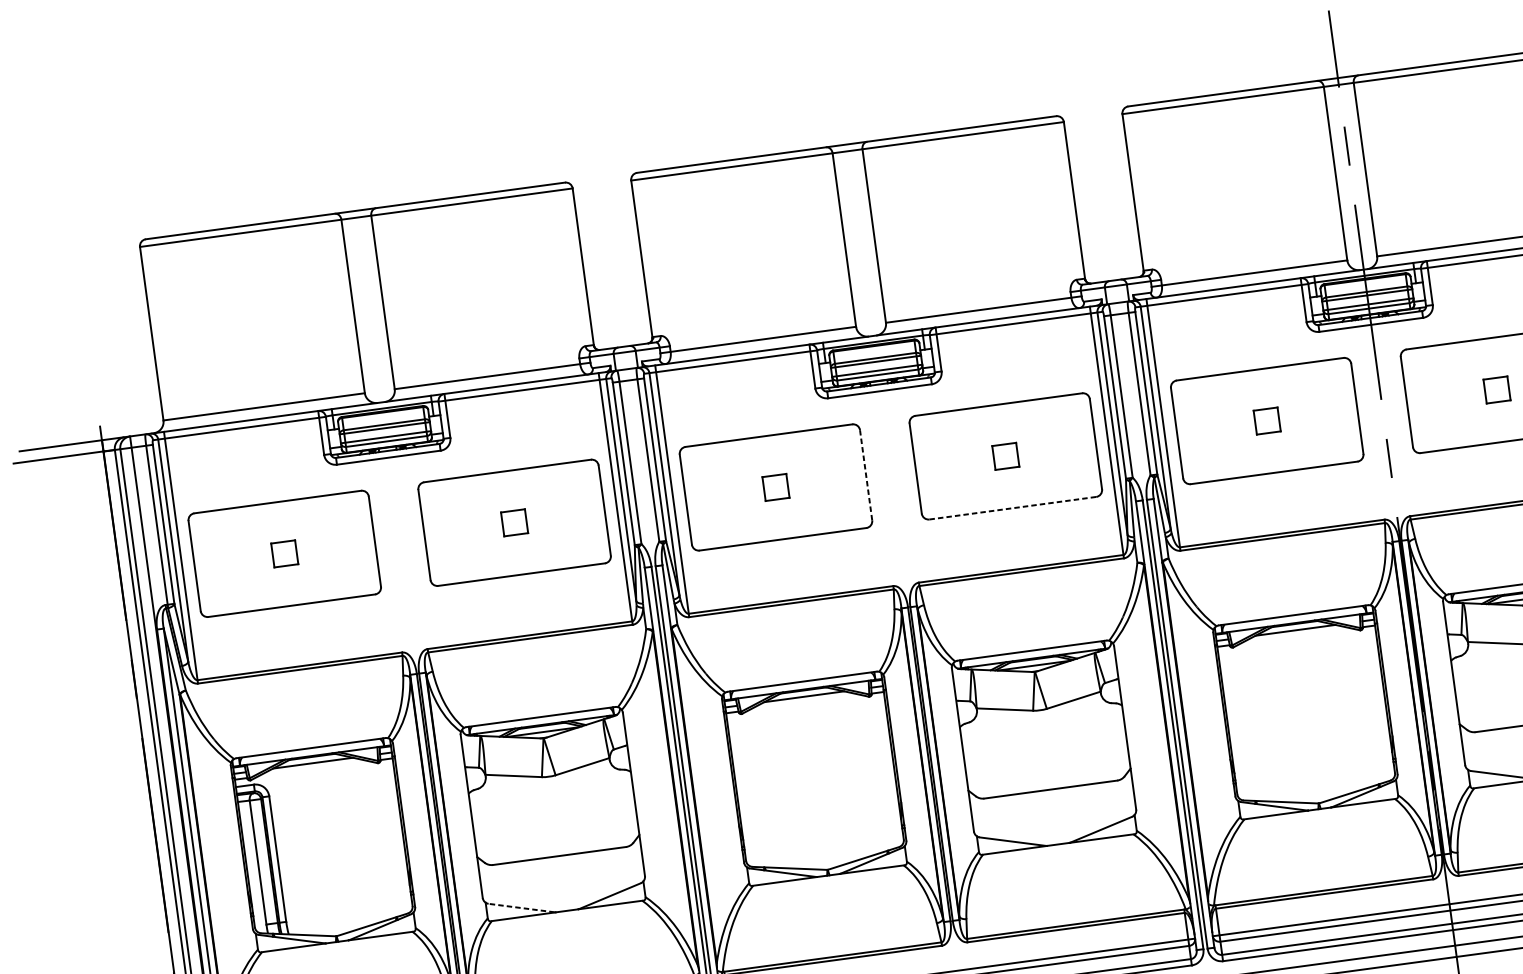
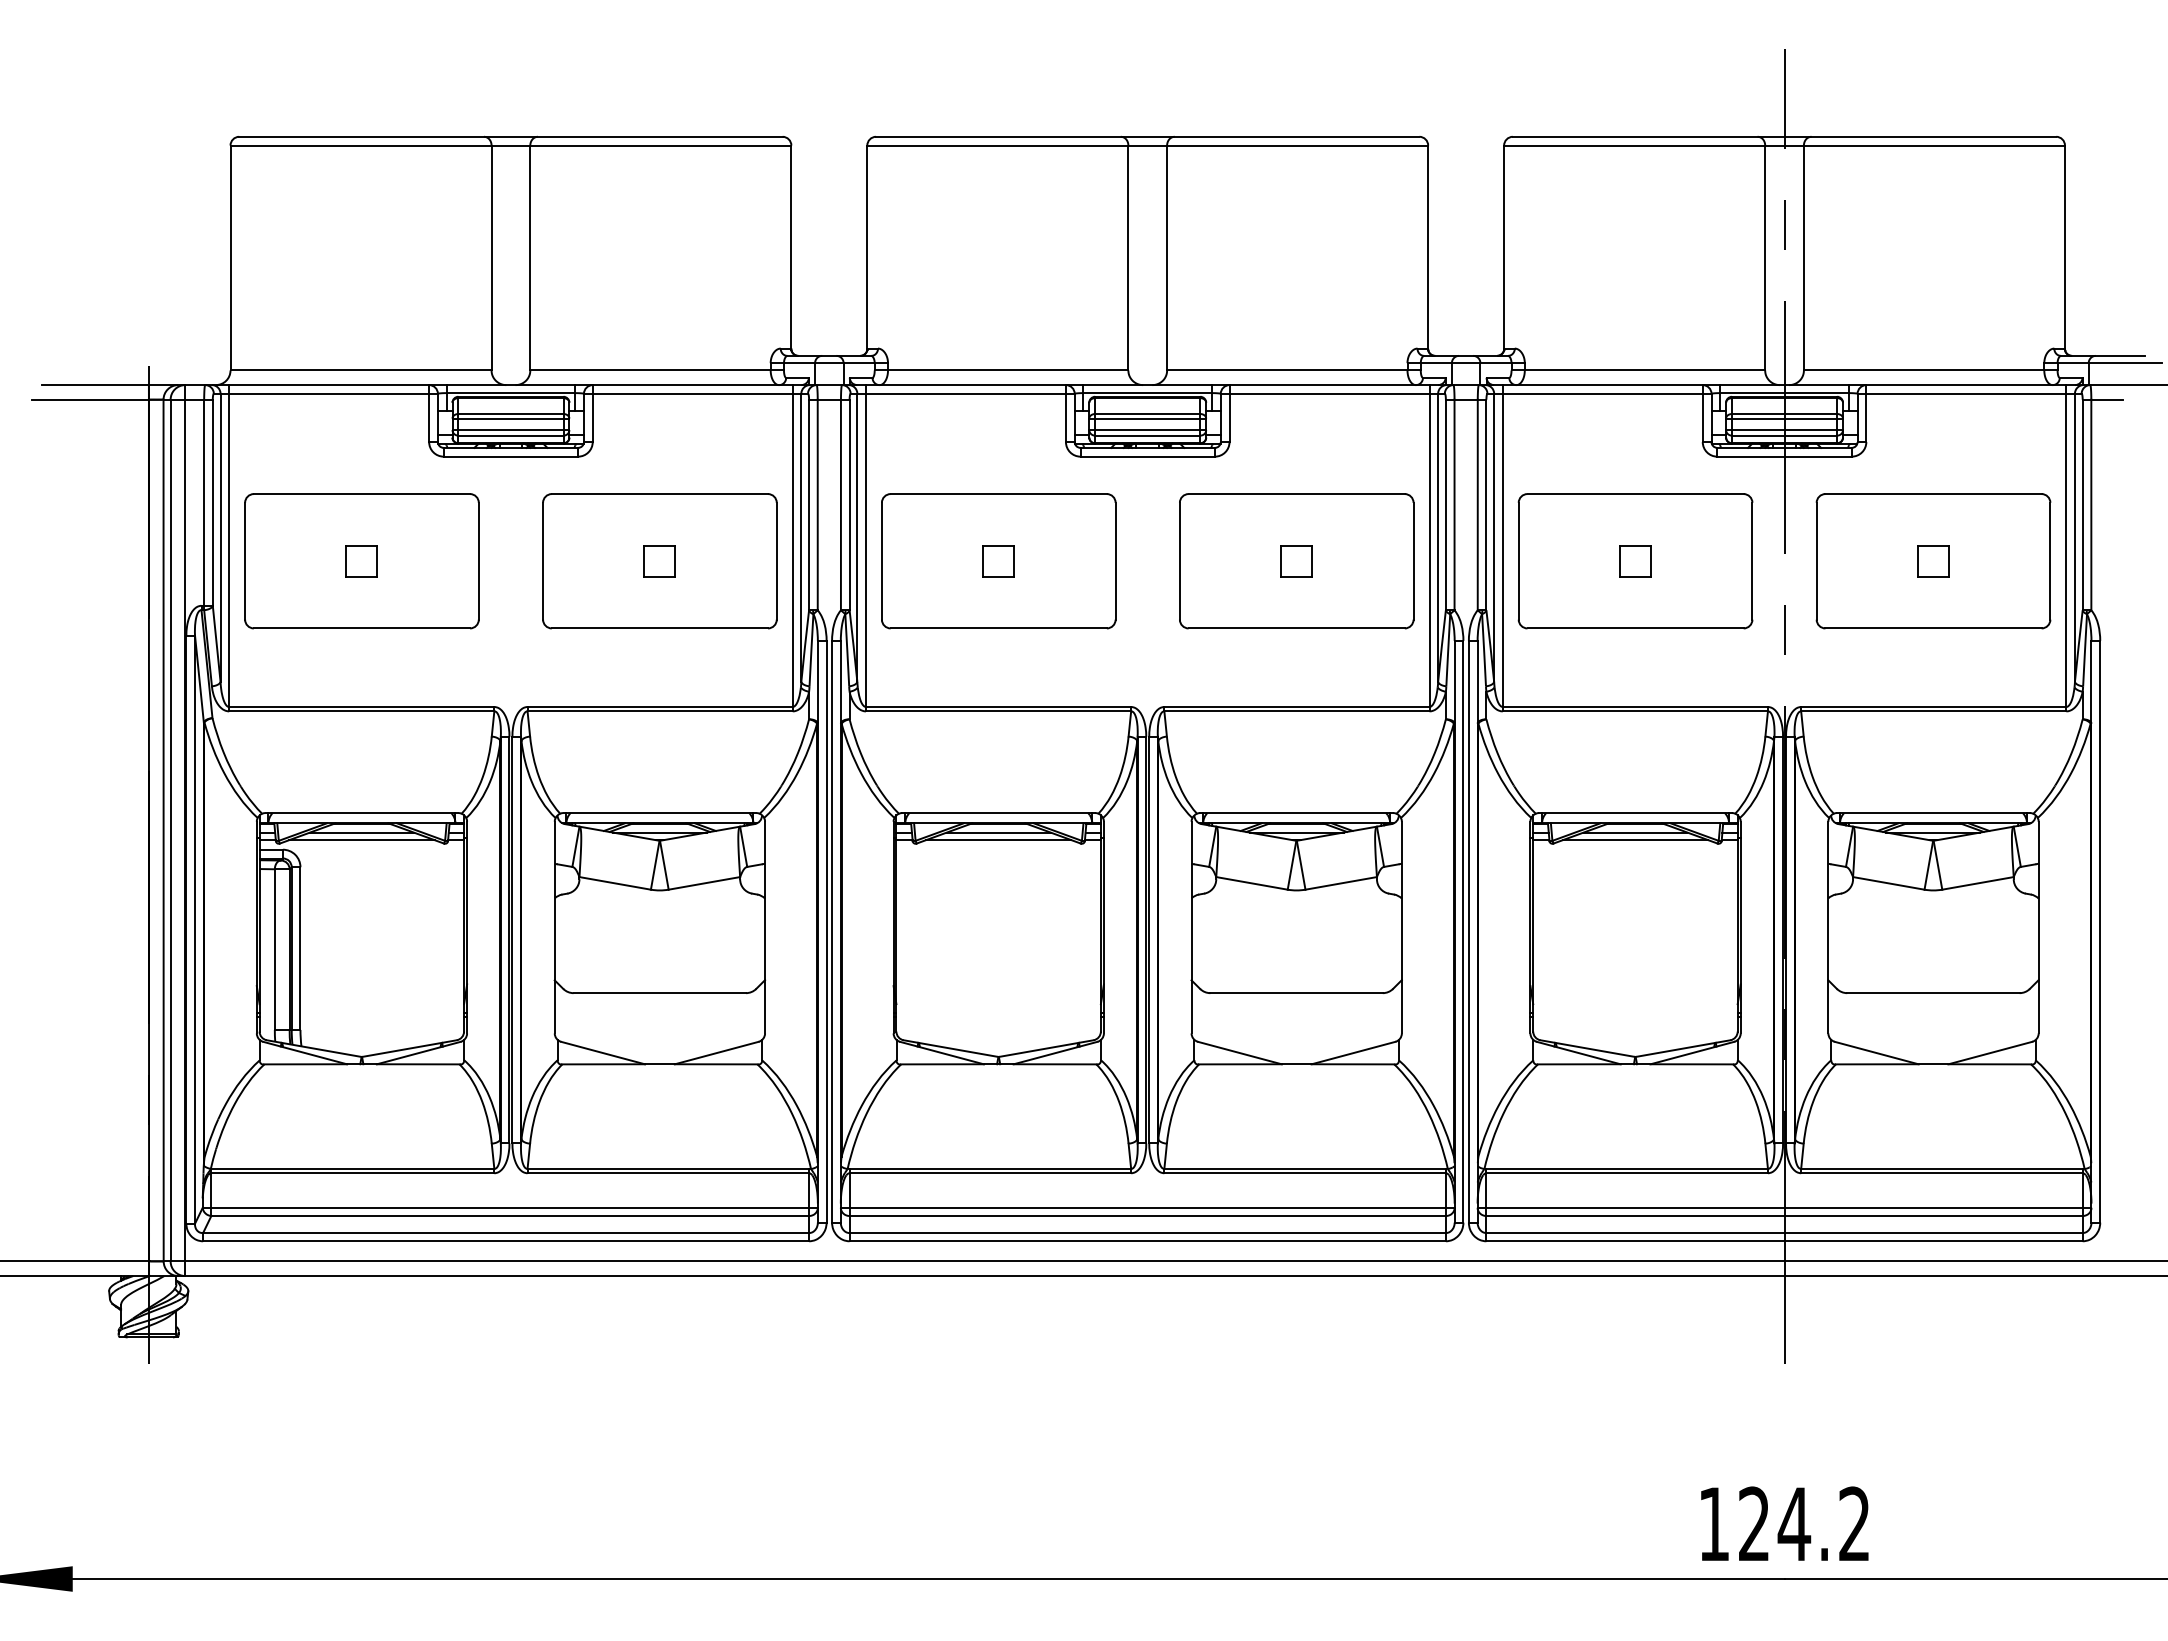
line: (865, 474) -> (1115, 560), dashed -> solid
line: (1013, 508) -> (1297, 628), dashed -> solid
line: (1296, 636) -> (1635, 840), added
line: (804, 702) -> (998, 840), added
line: (313, 769) -> (361, 840), added
line: (521, 907) -> (602, 1052), dashed -> solid

